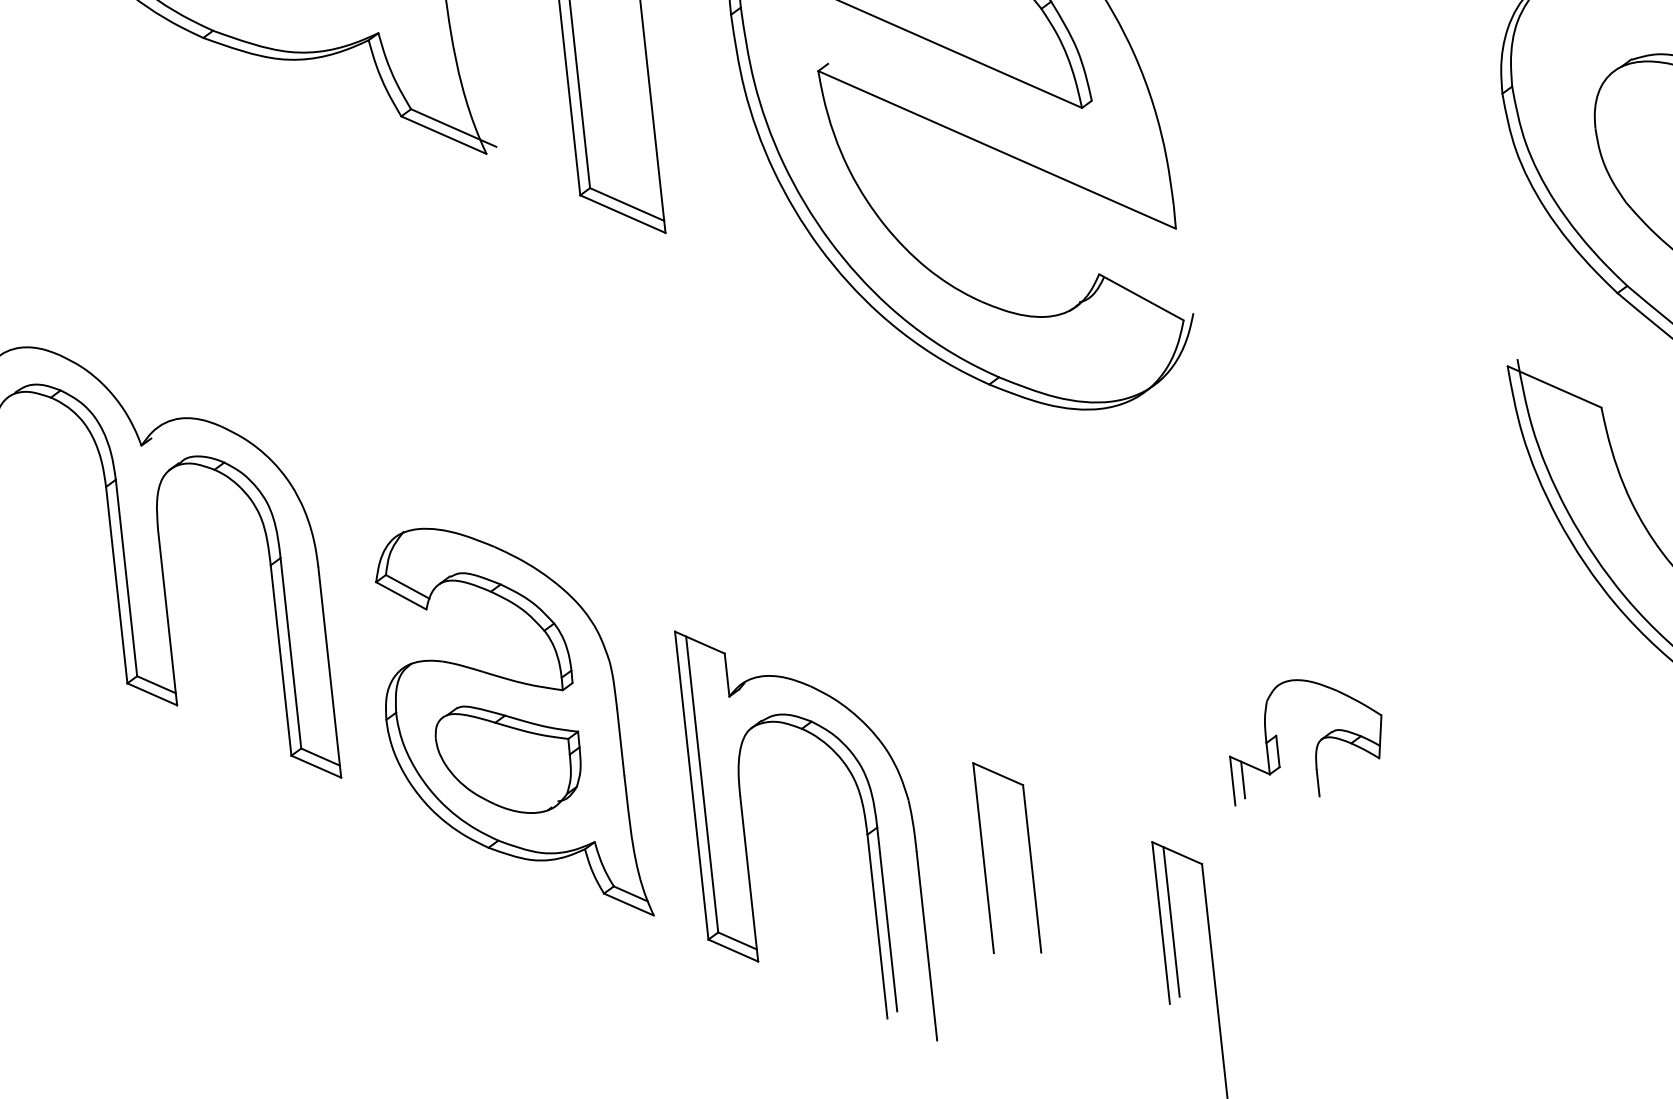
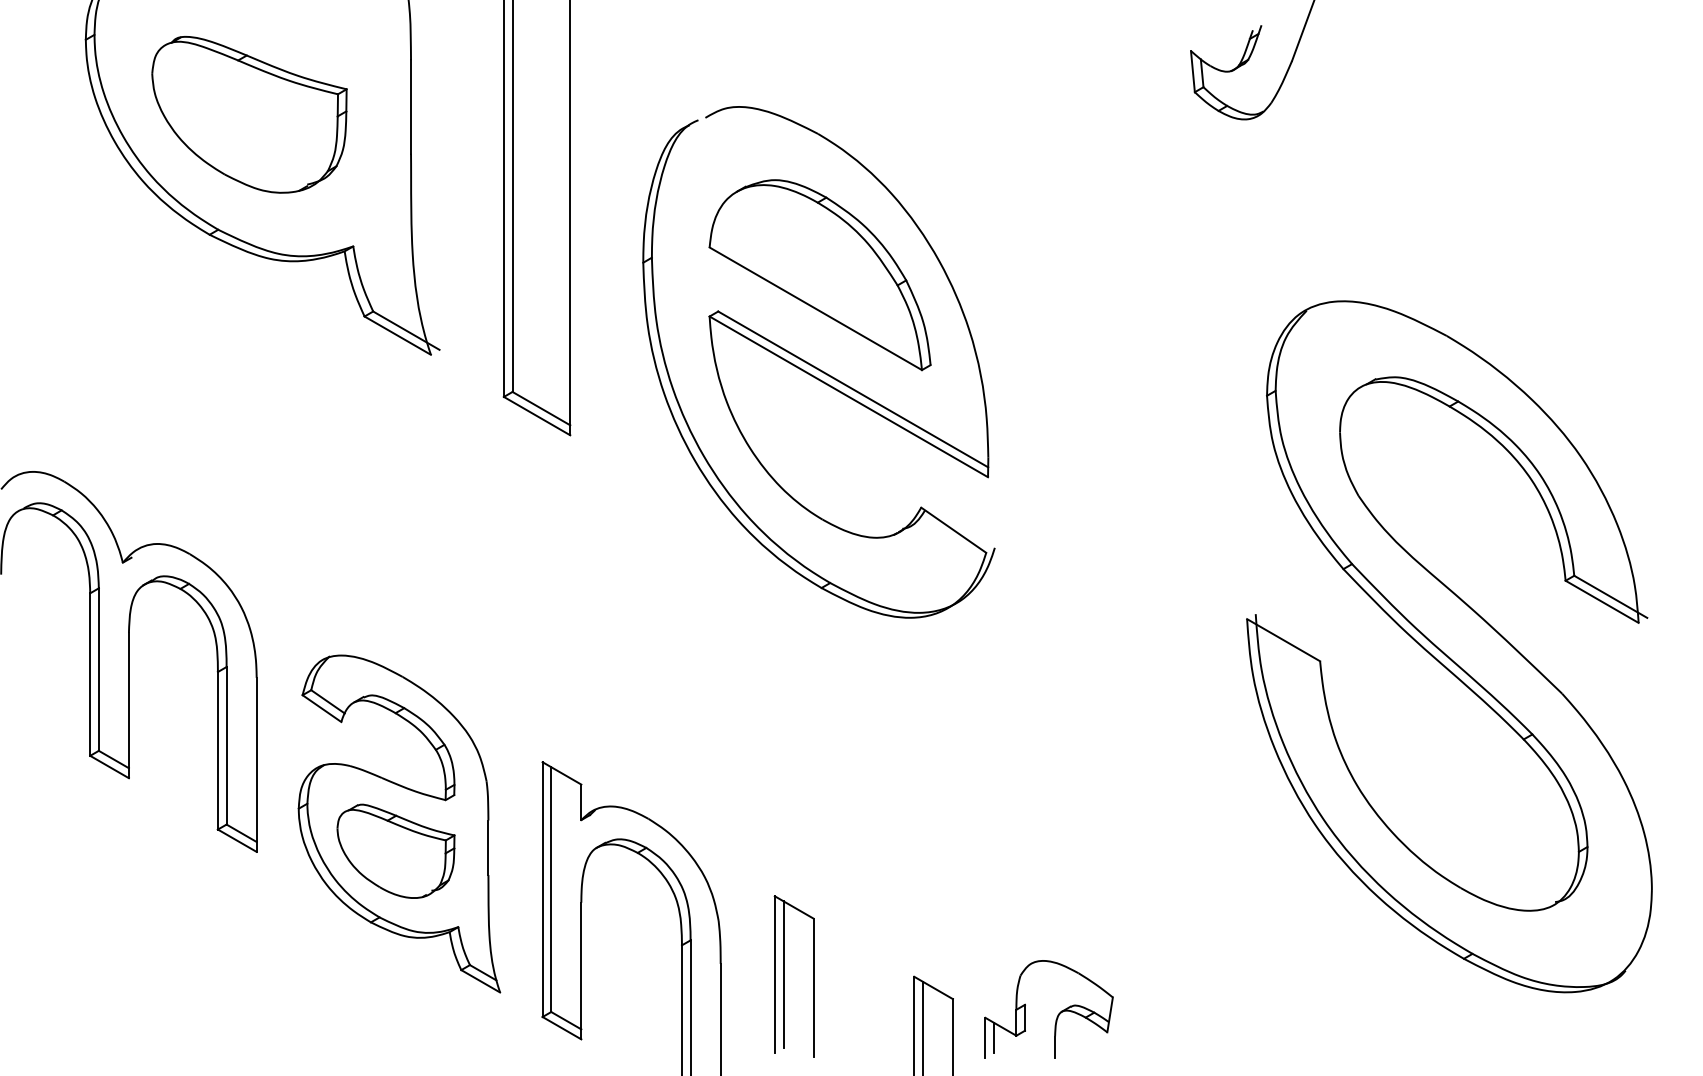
line: (1001, 140) -> (853, 389), added
part: (1317, 741) -> (1058, 1013), moved
line: (994, 856) -> (783, 974), added

